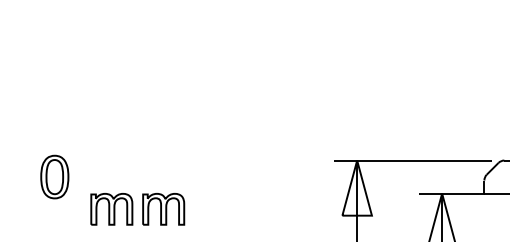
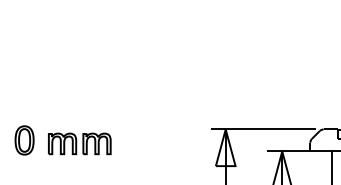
part: (137, 208) -> (79, 143), moved

